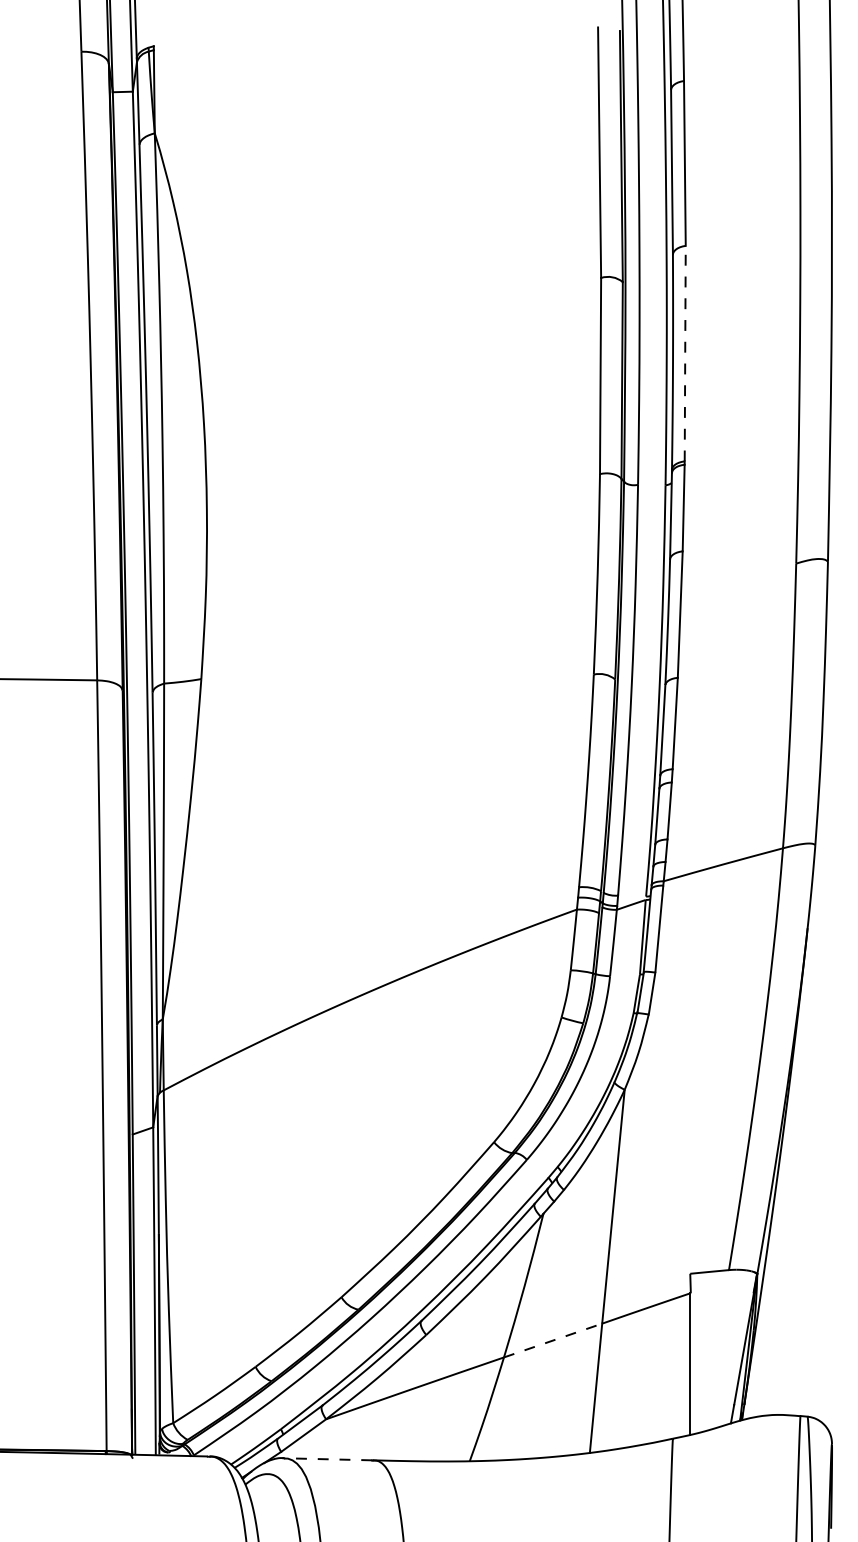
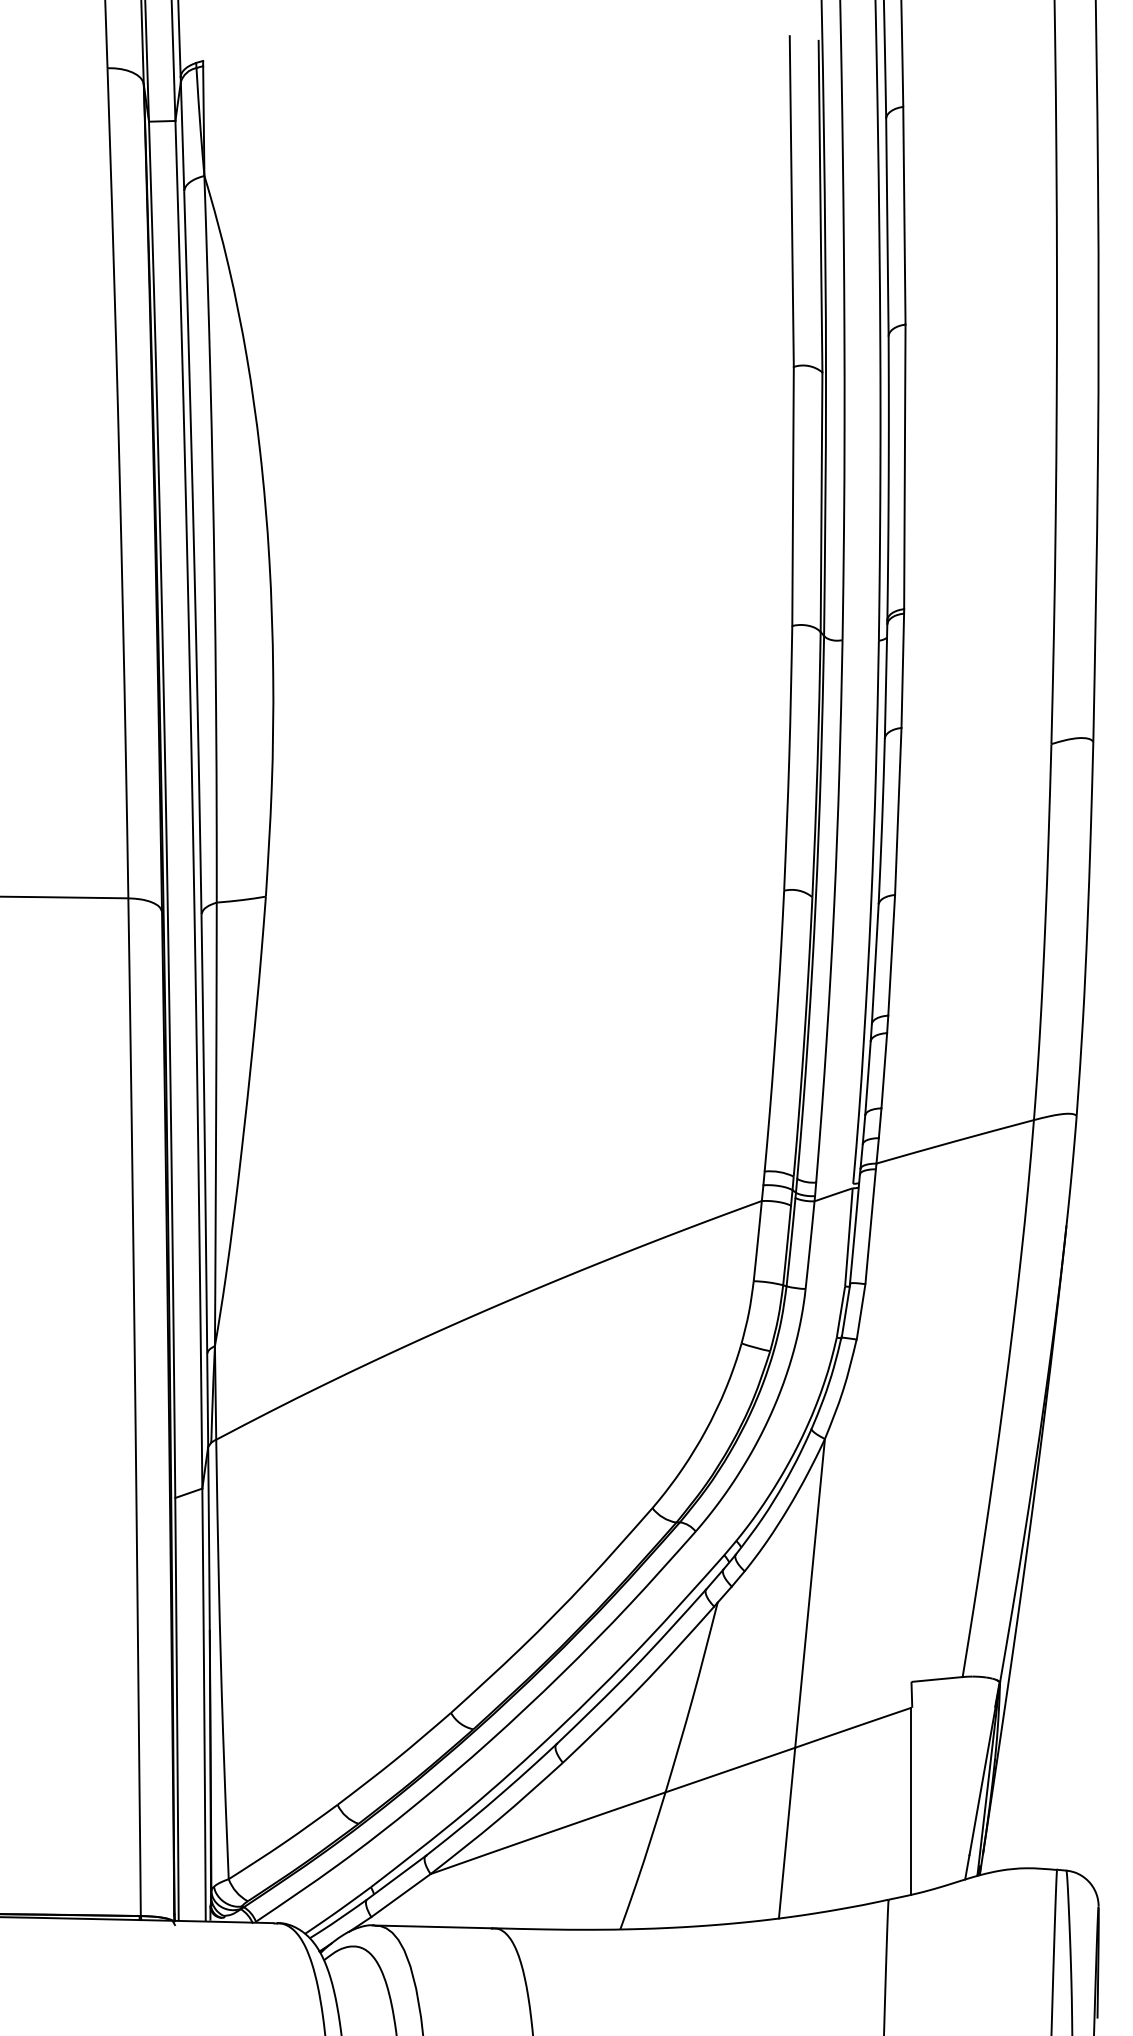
line: (685, 353) -> (905, 466), dashed -> solid
line: (553, 1340) -> (730, 1770), dashed -> solid
line: (327, 1459) -> (432, 1927), dashed -> solid

